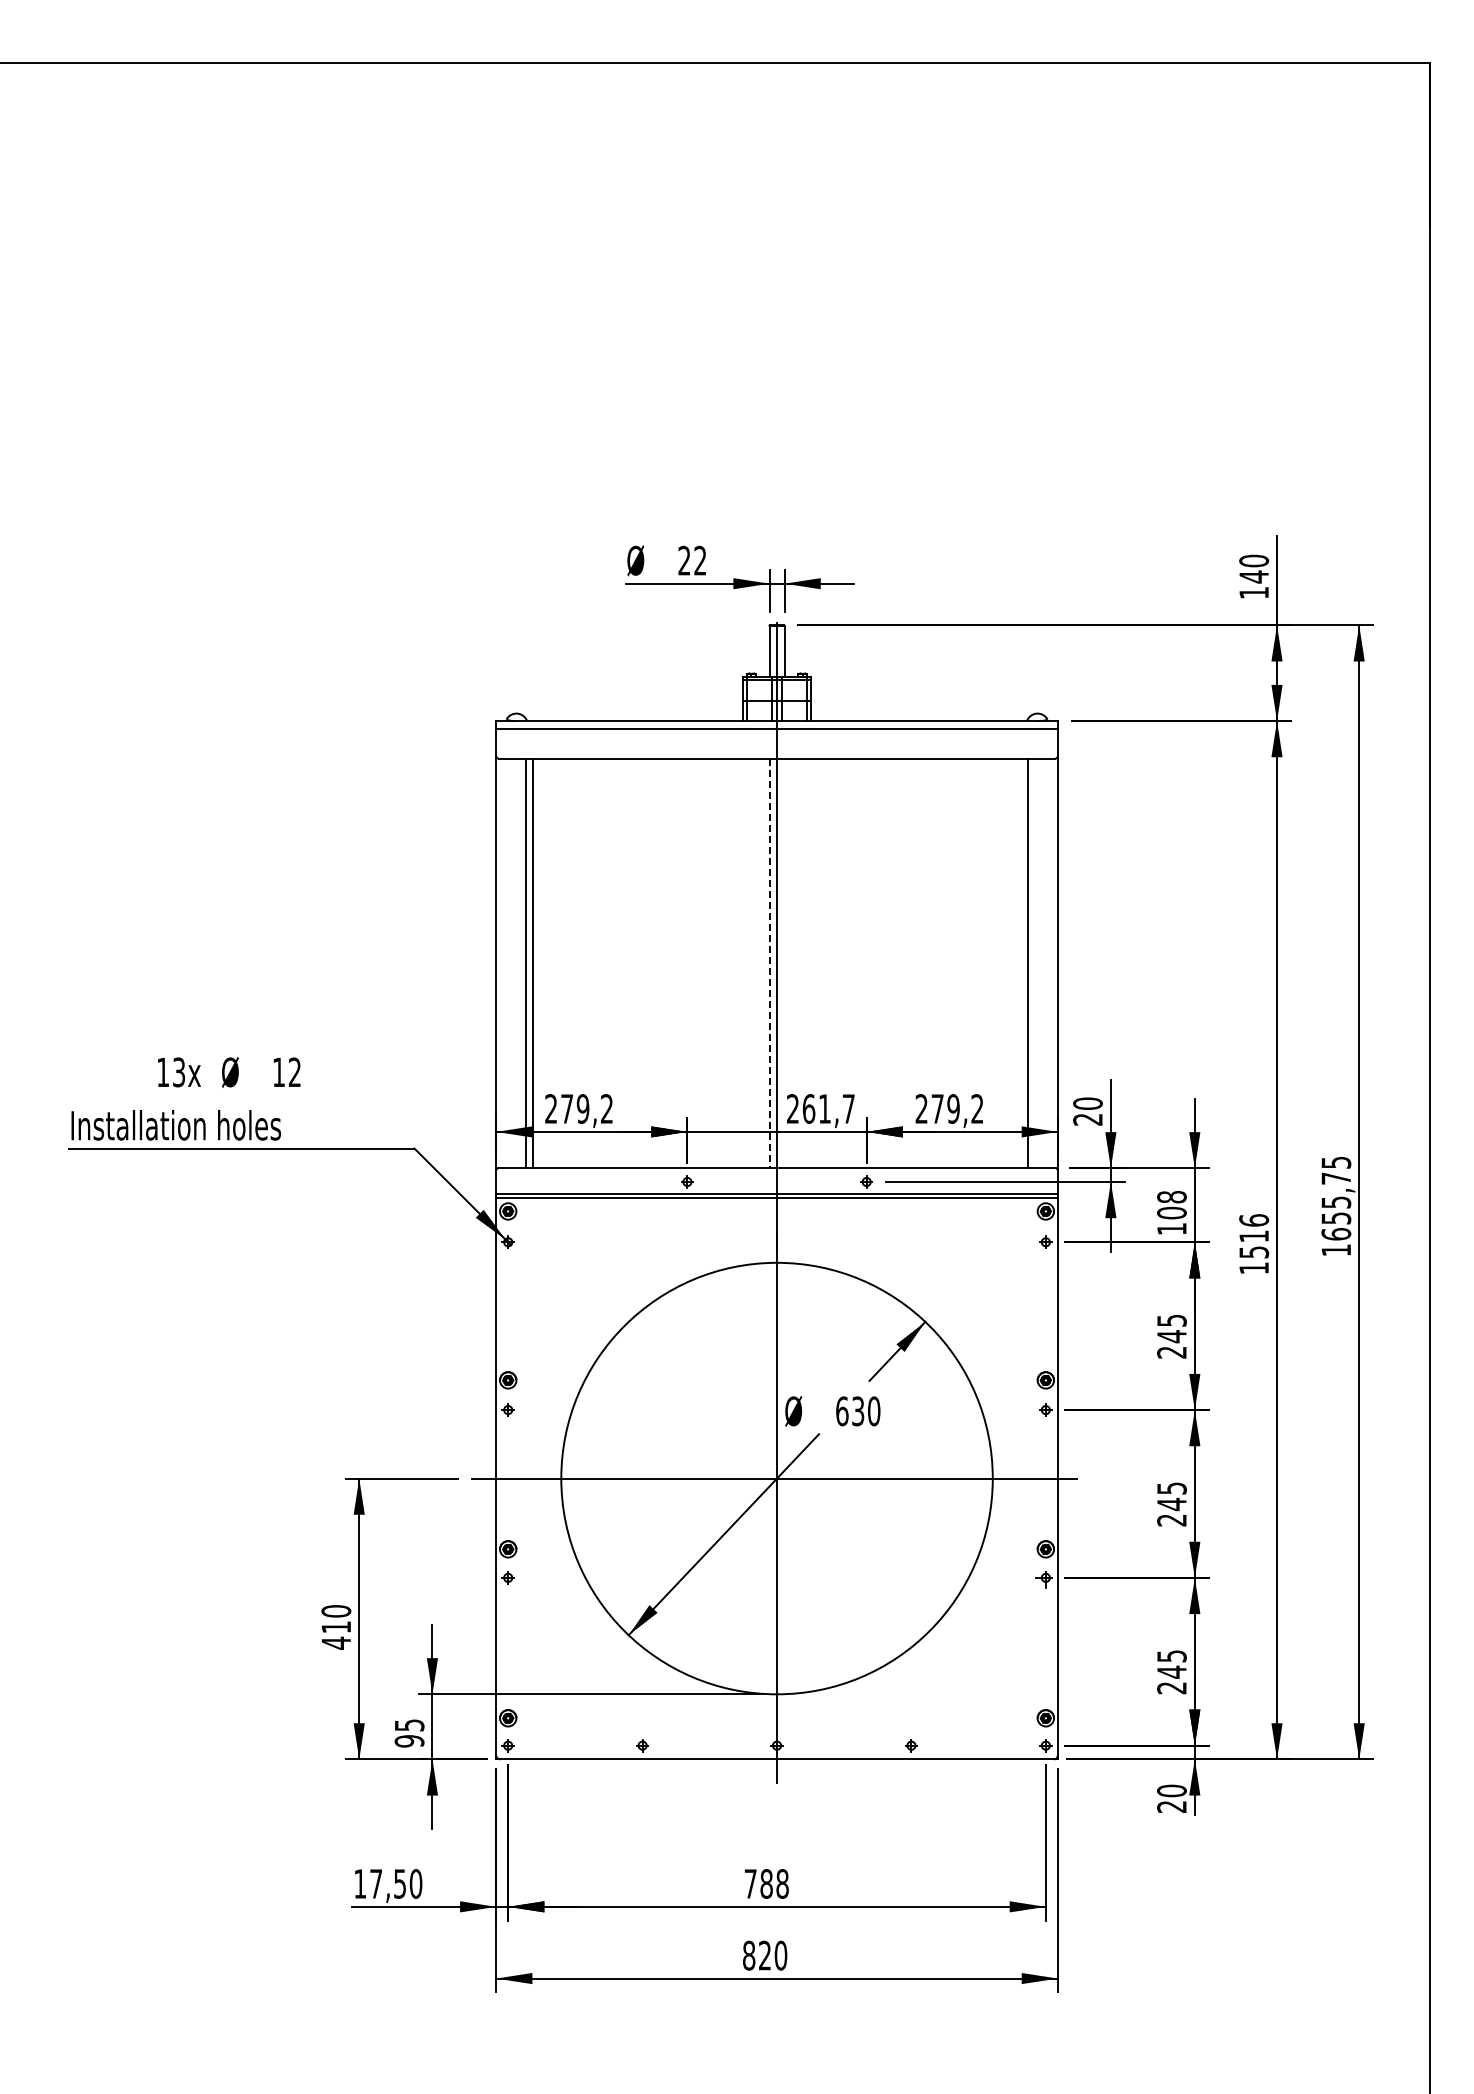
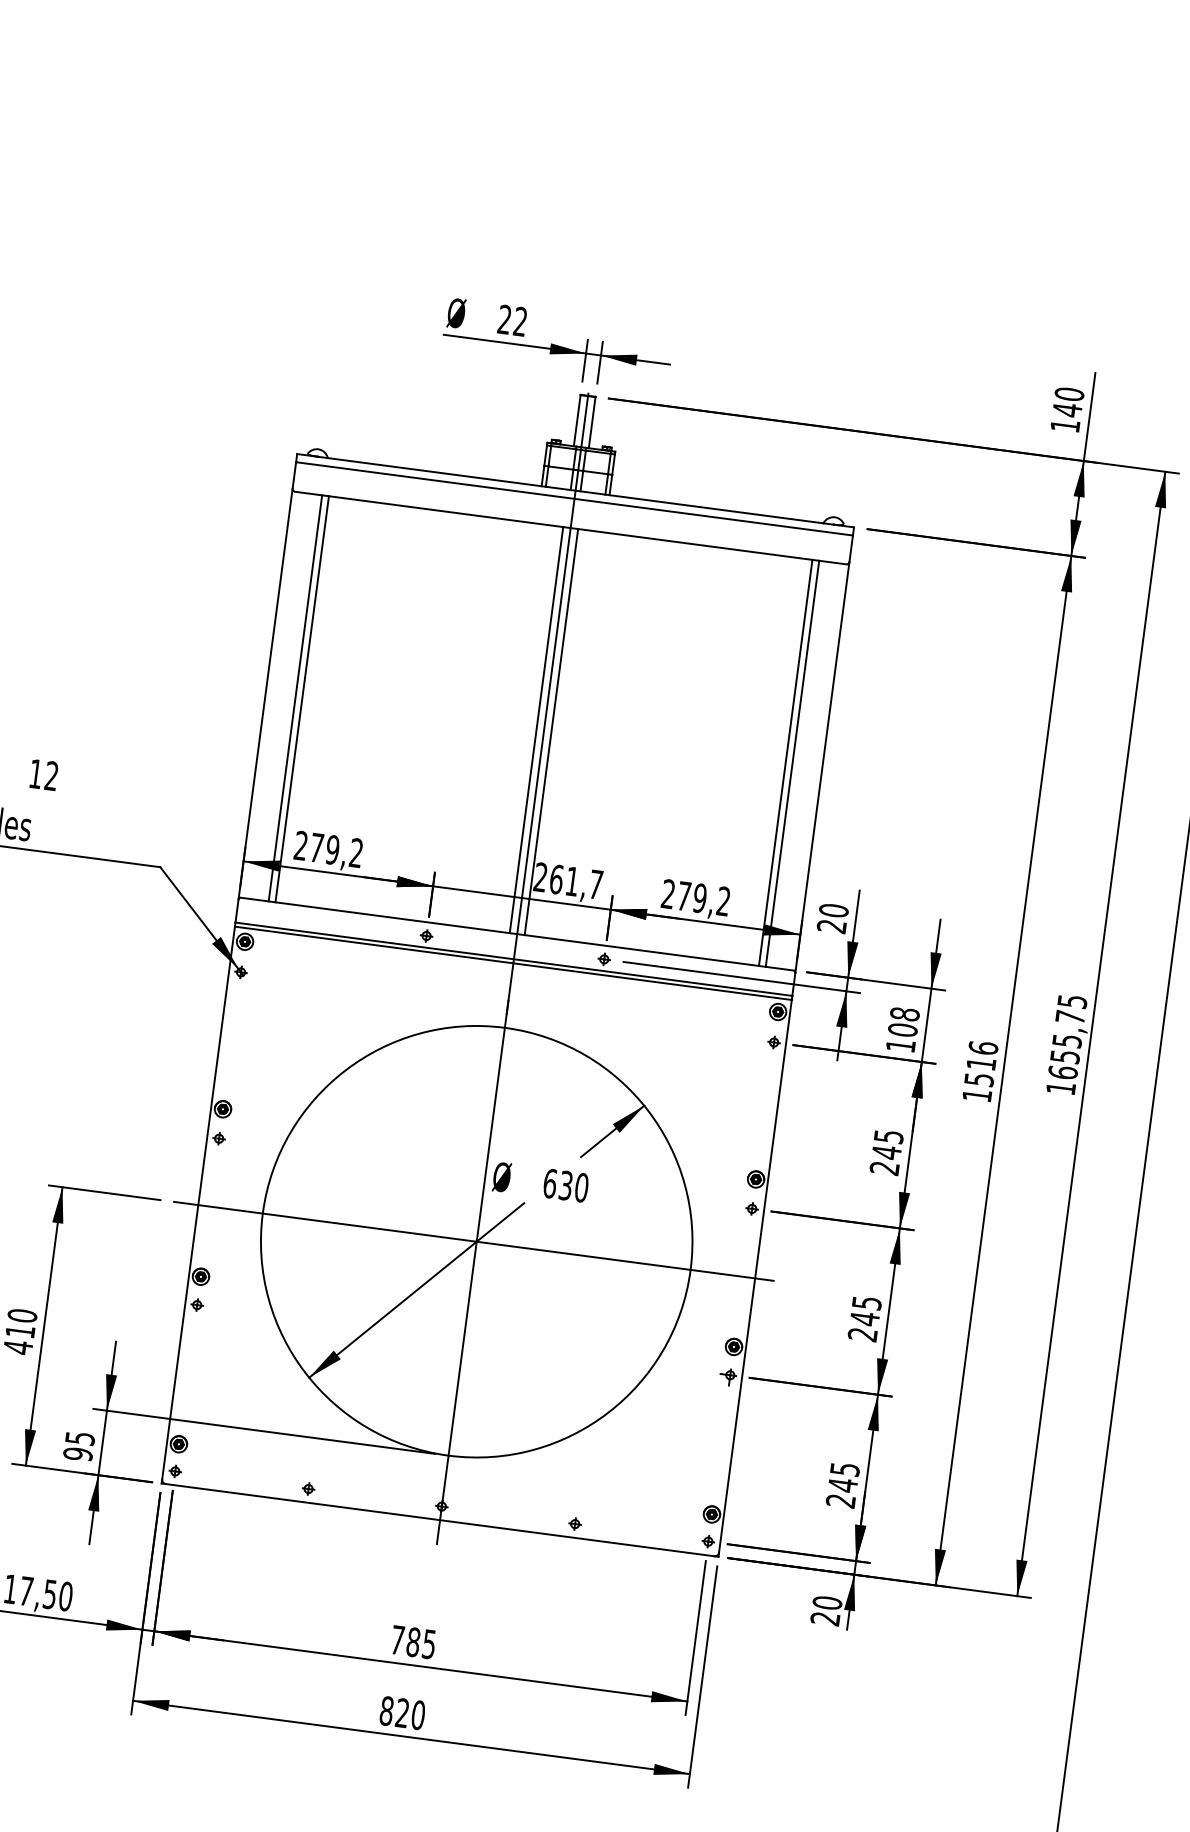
line: (769, 963) -> (536, 730), dashed -> solid
line: (784, 963) -> (551, 732), added
line: (1020, 963) -> (785, 762), added
text: (782, 1883) -> (429, 1643), 788 -> 785

